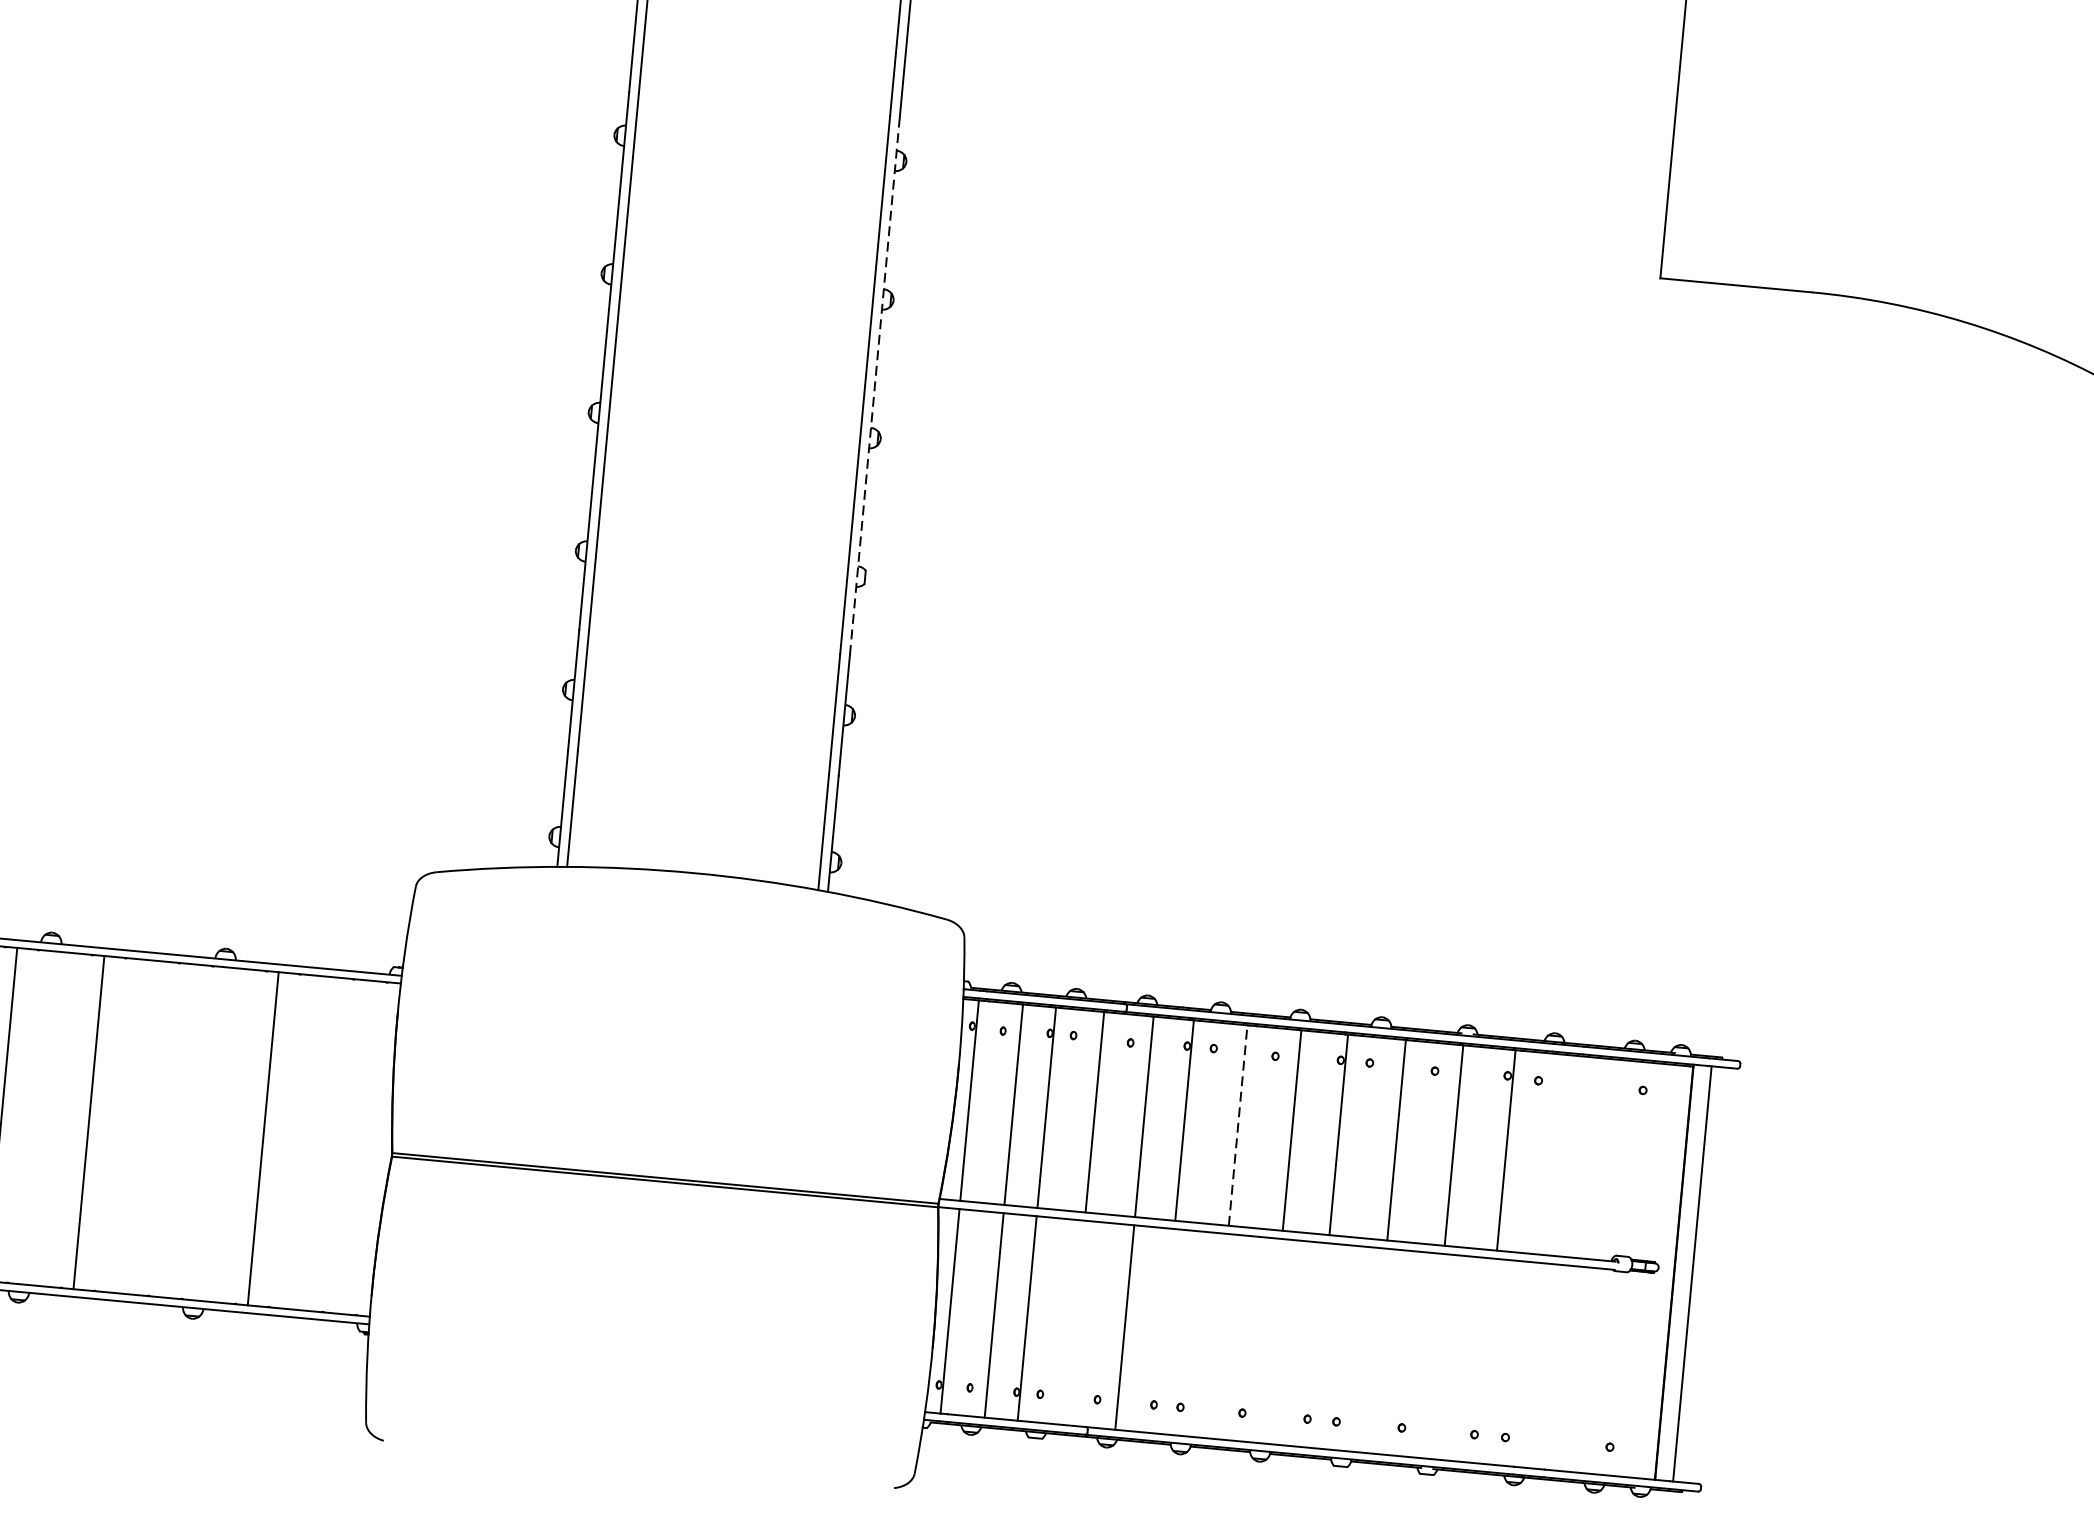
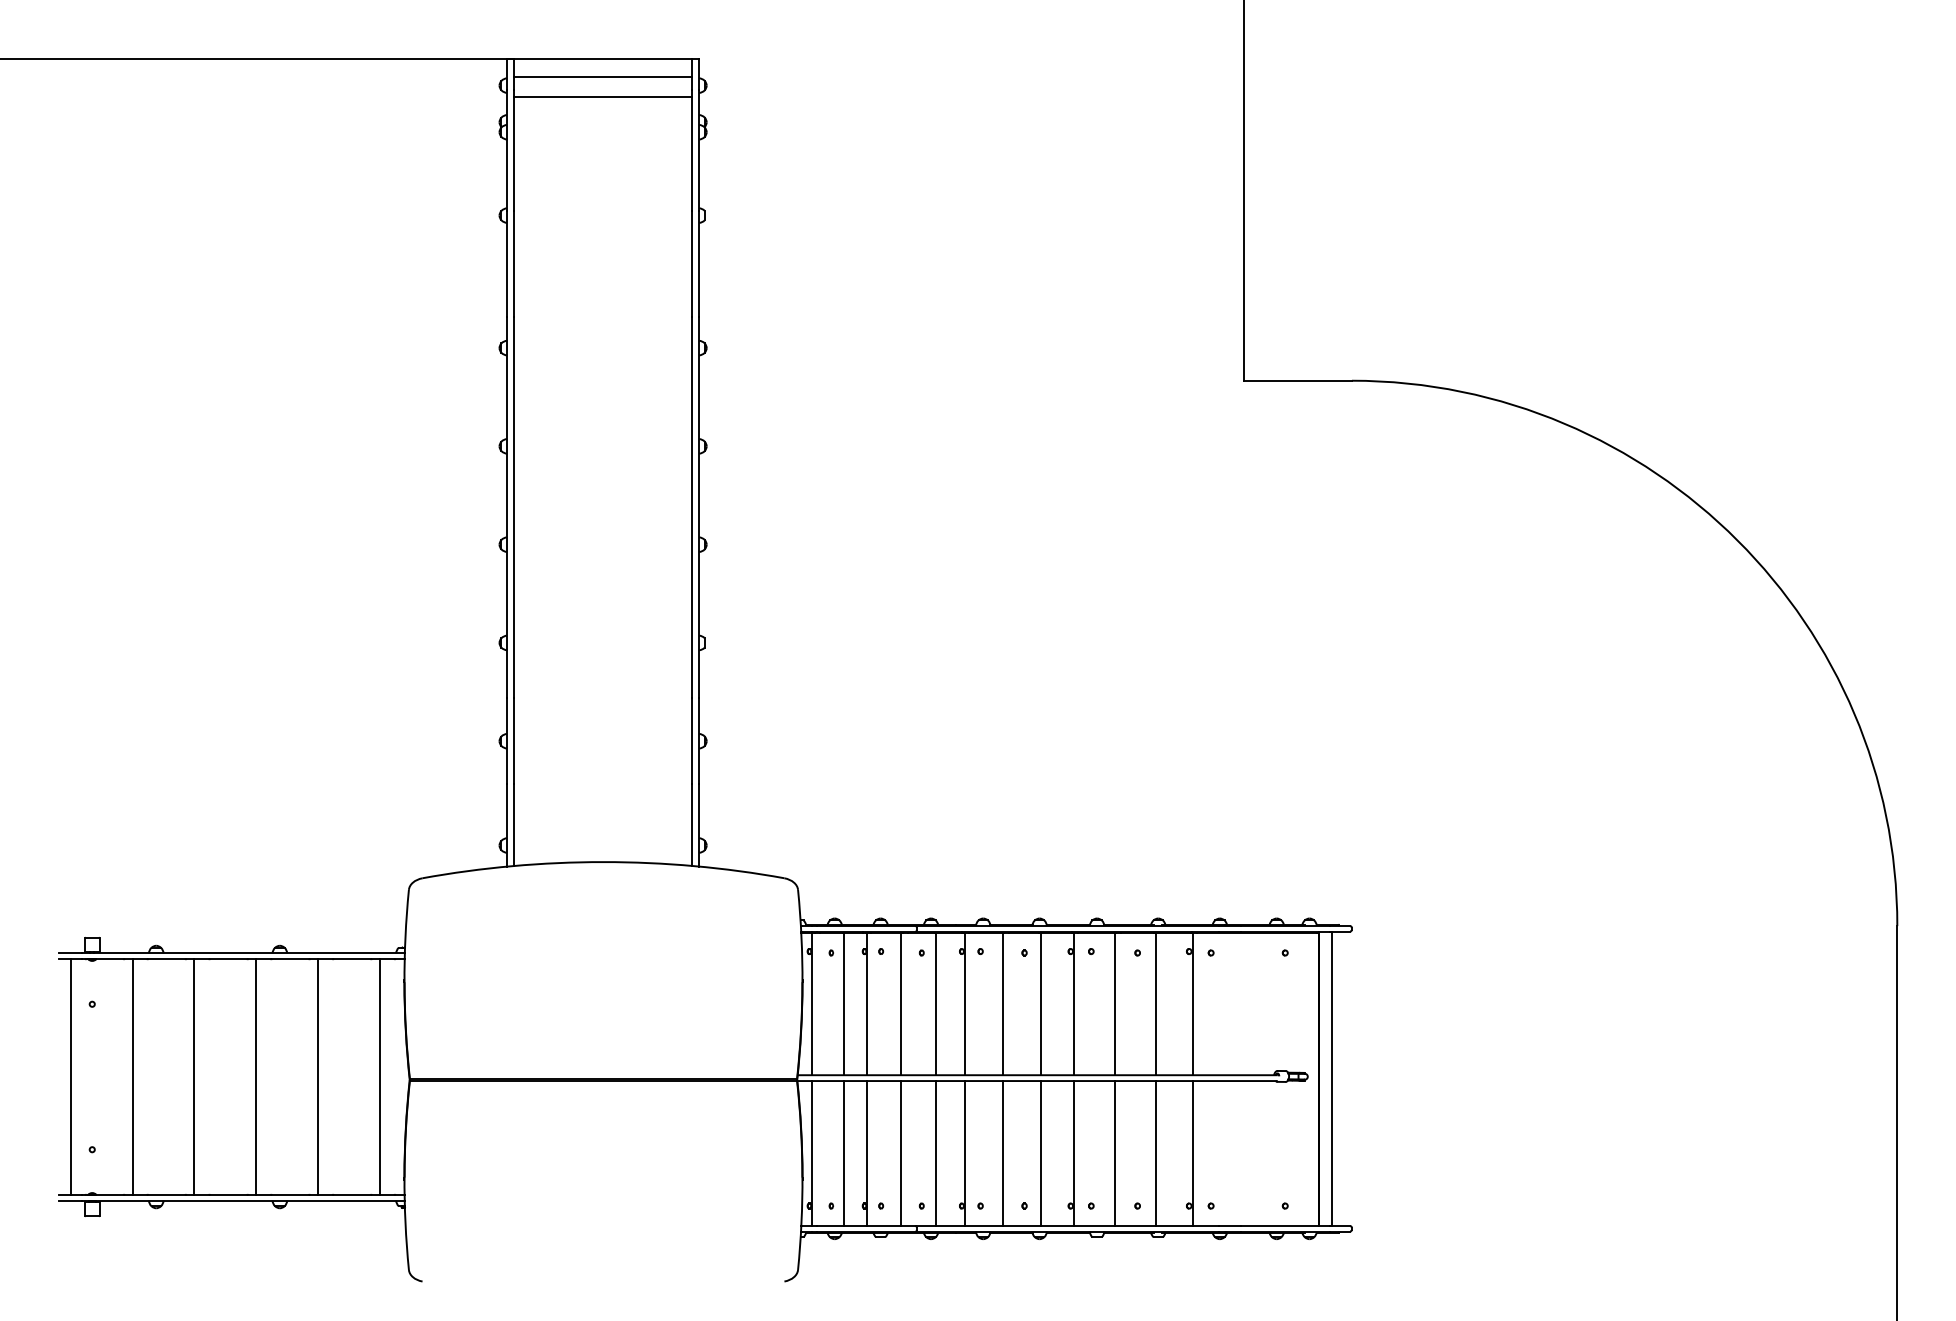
line: (875, 385) -> (699, 507), dashed -> solid
line: (1237, 1124) -> (1002, 1003), dashed -> solid
line: (176, 1130) -> (256, 1076), added
line: (349, 1146) -> (379, 1076), added
line: (1075, 1322) -> (901, 1153), added
line: (1164, 1331) -> (964, 1153), added
line: (1218, 1336) -> (1002, 1153), added
line: (1273, 1341) -> (1041, 1153), added
line: (1319, 1345) -> (1074, 1153), added
line: (1377, 1350) -> (1115, 1153), added
line: (1433, 1356) -> (1155, 1153), added
line: (1486, 1360) -> (1192, 1153), added

